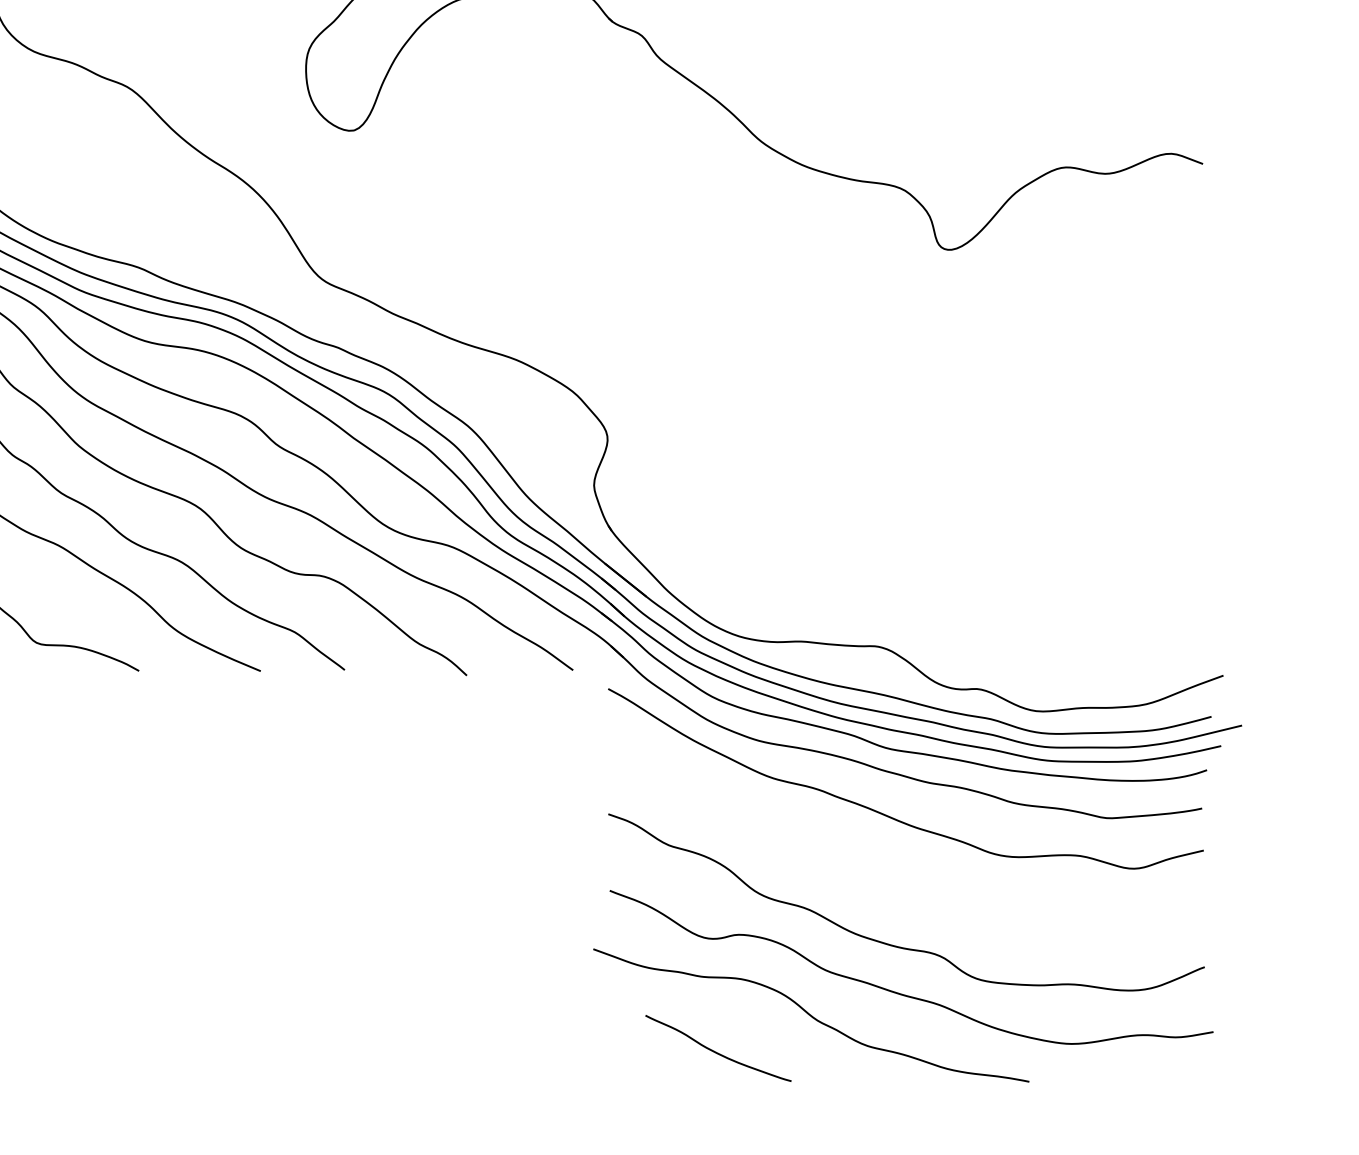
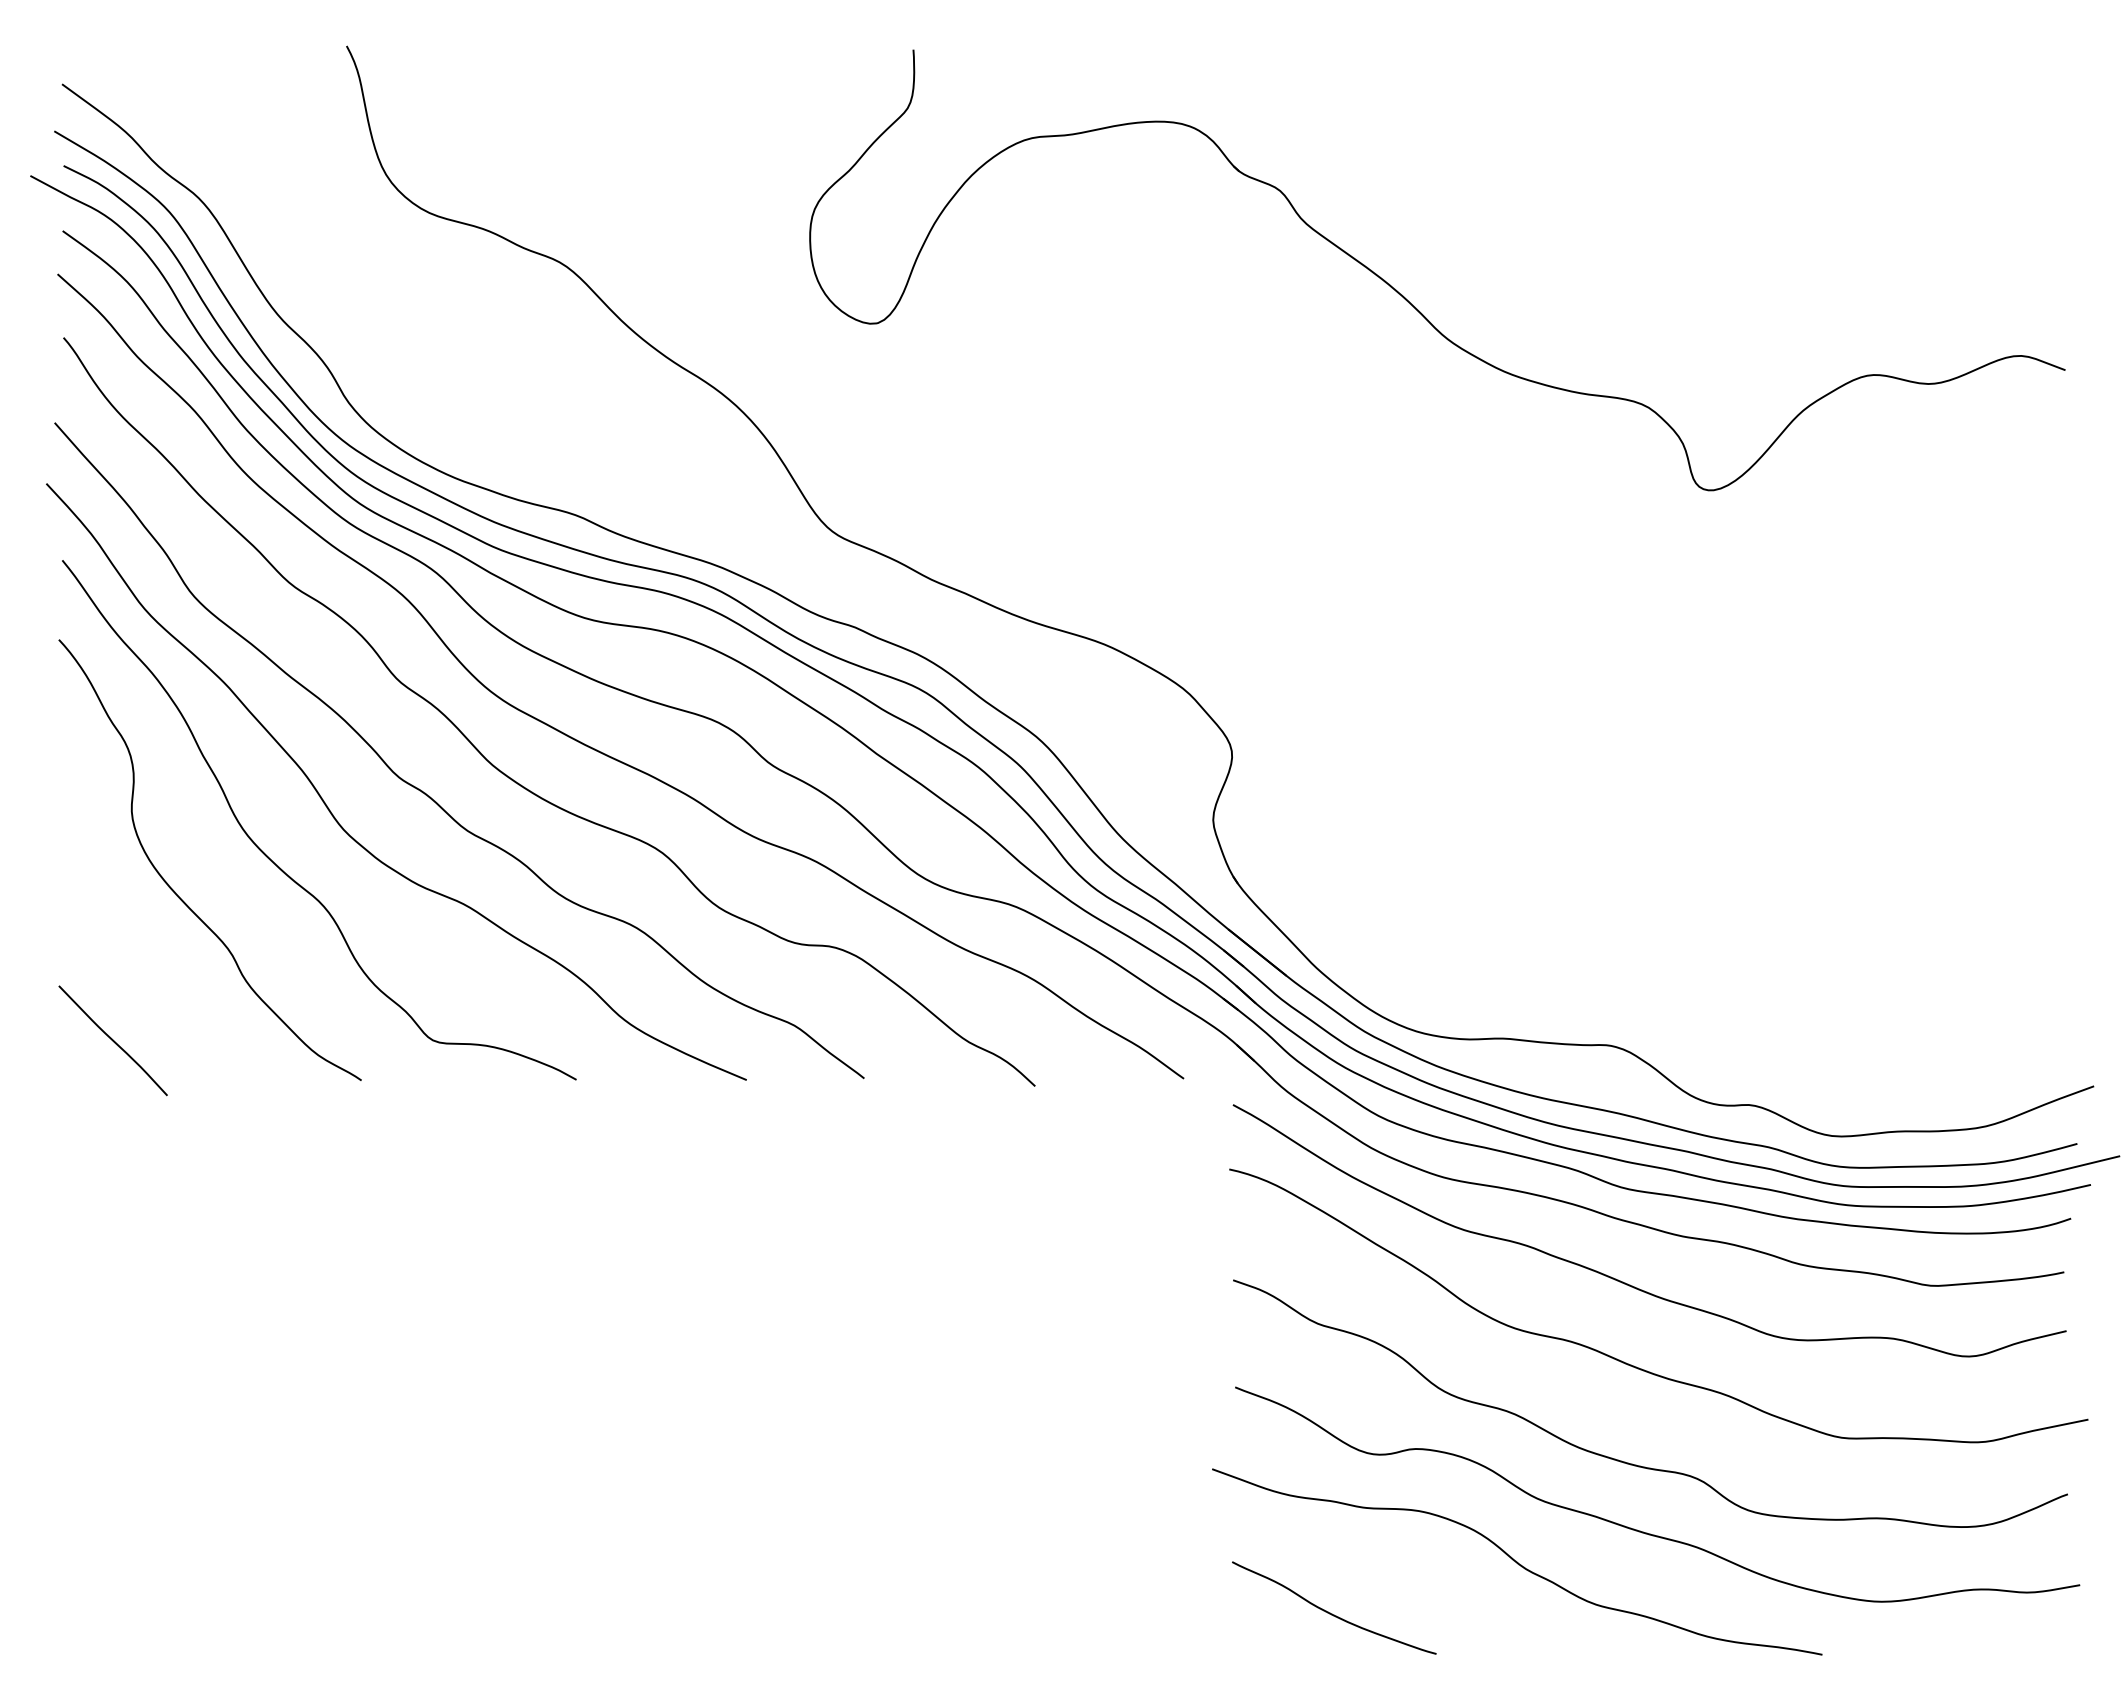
curve: (896, 875) -> (1636, 1366), added
curve: (717, 1052) -> (1332, 1613), moved

